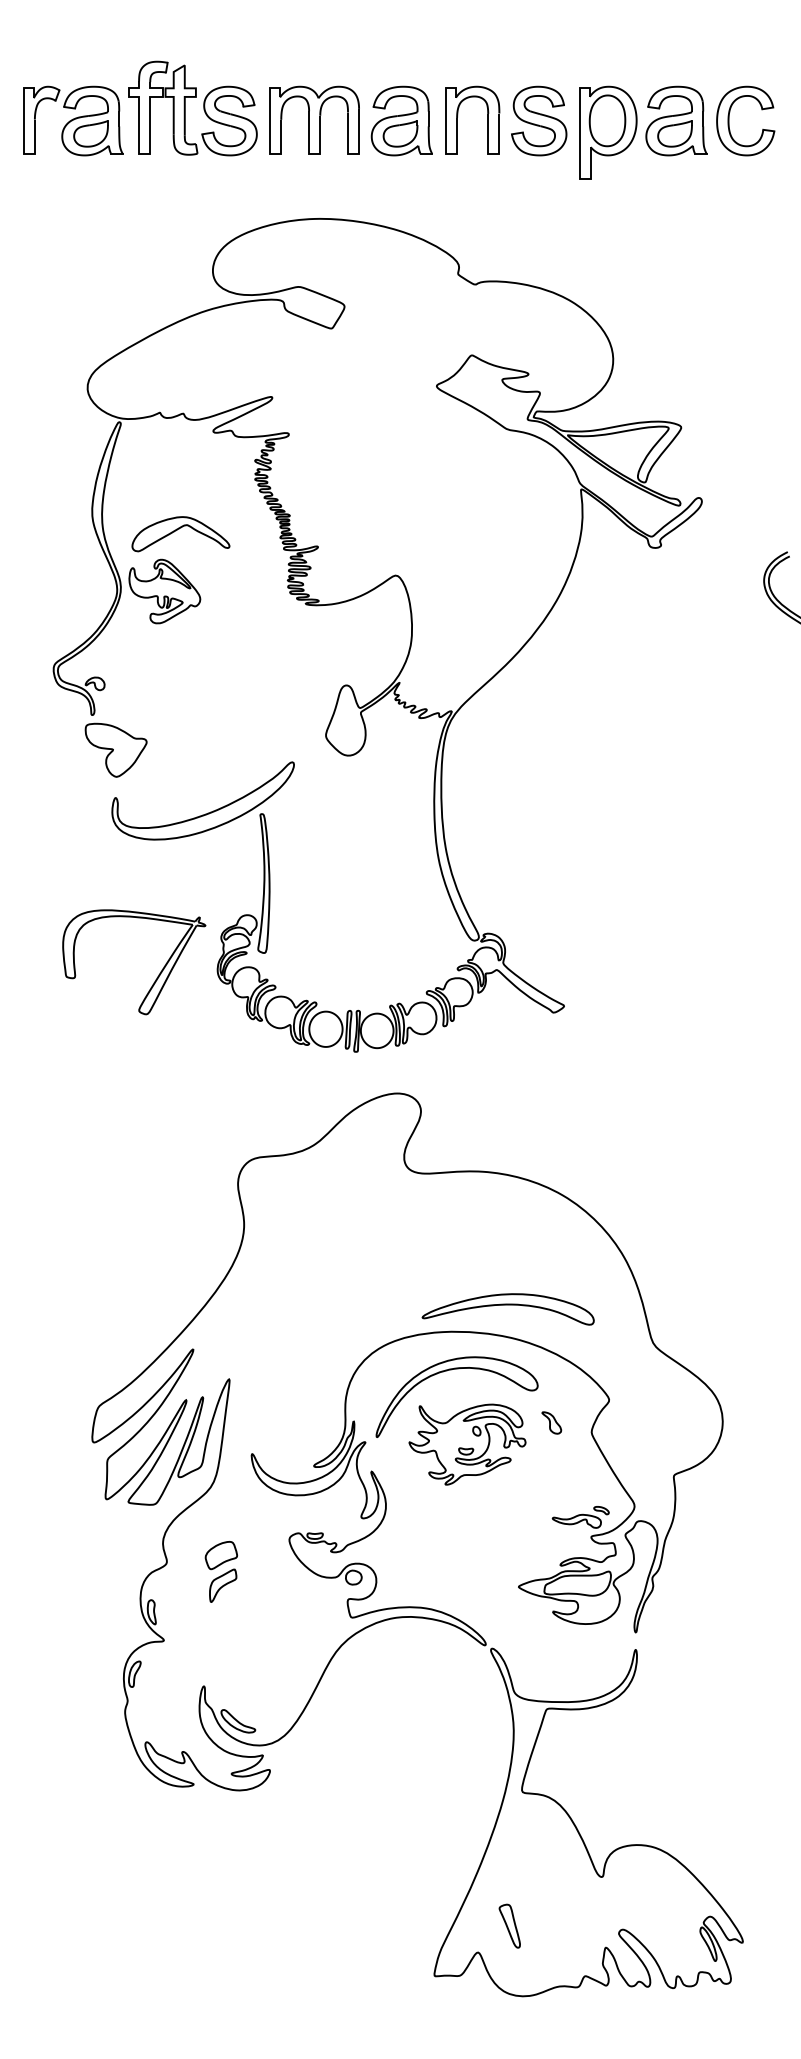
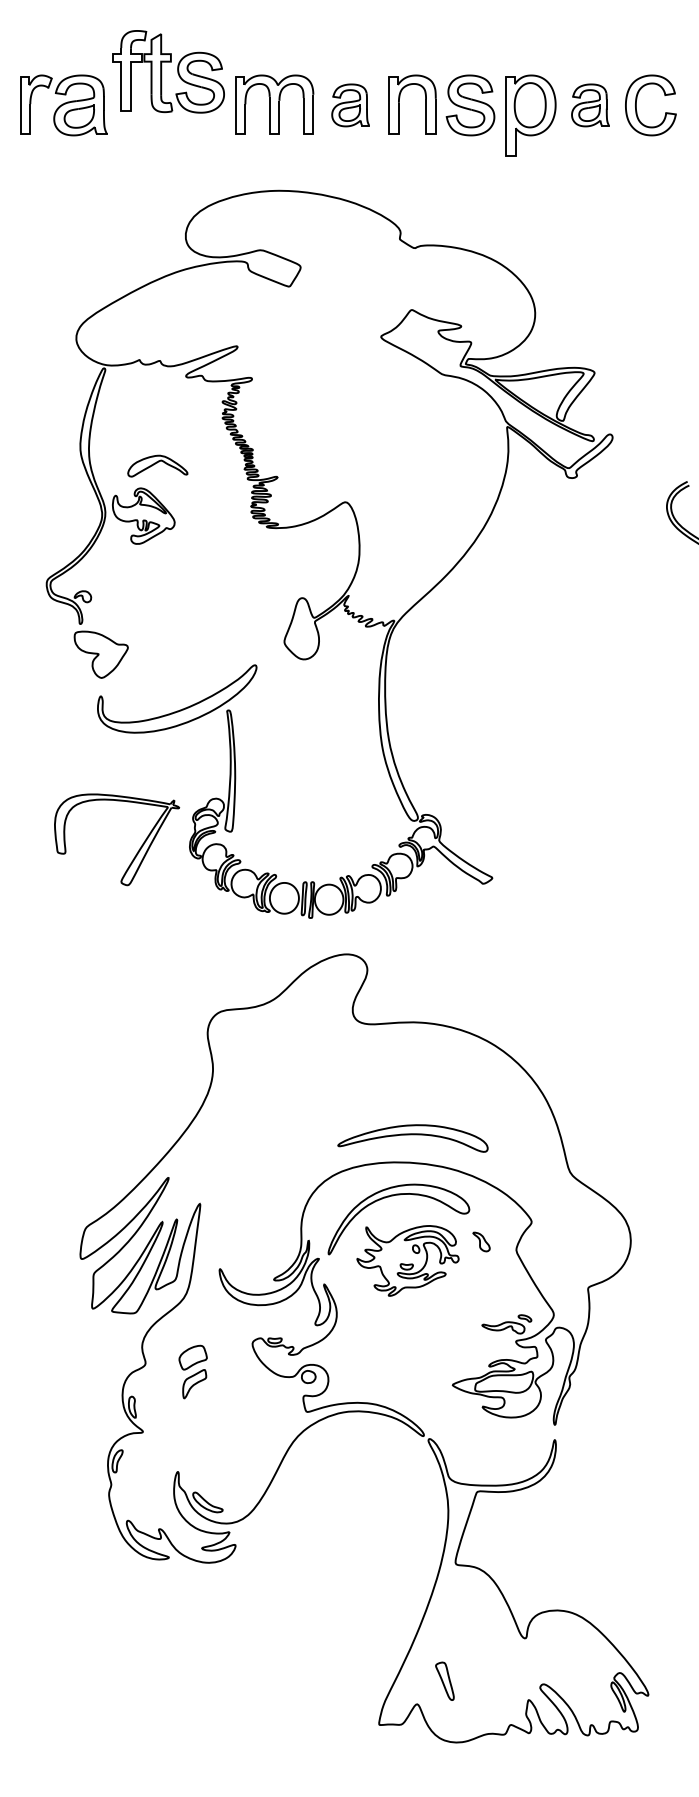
part: (185, 108) -> (161, 71), moved
part: (401, 120) -> (350, 104), size x0.7
part: (676, 120) -> (590, 104), size x0.7
part: (180, 534) -> (157, 466), size x0.7
part: (507, 1309) -> (412, 1138), moved

